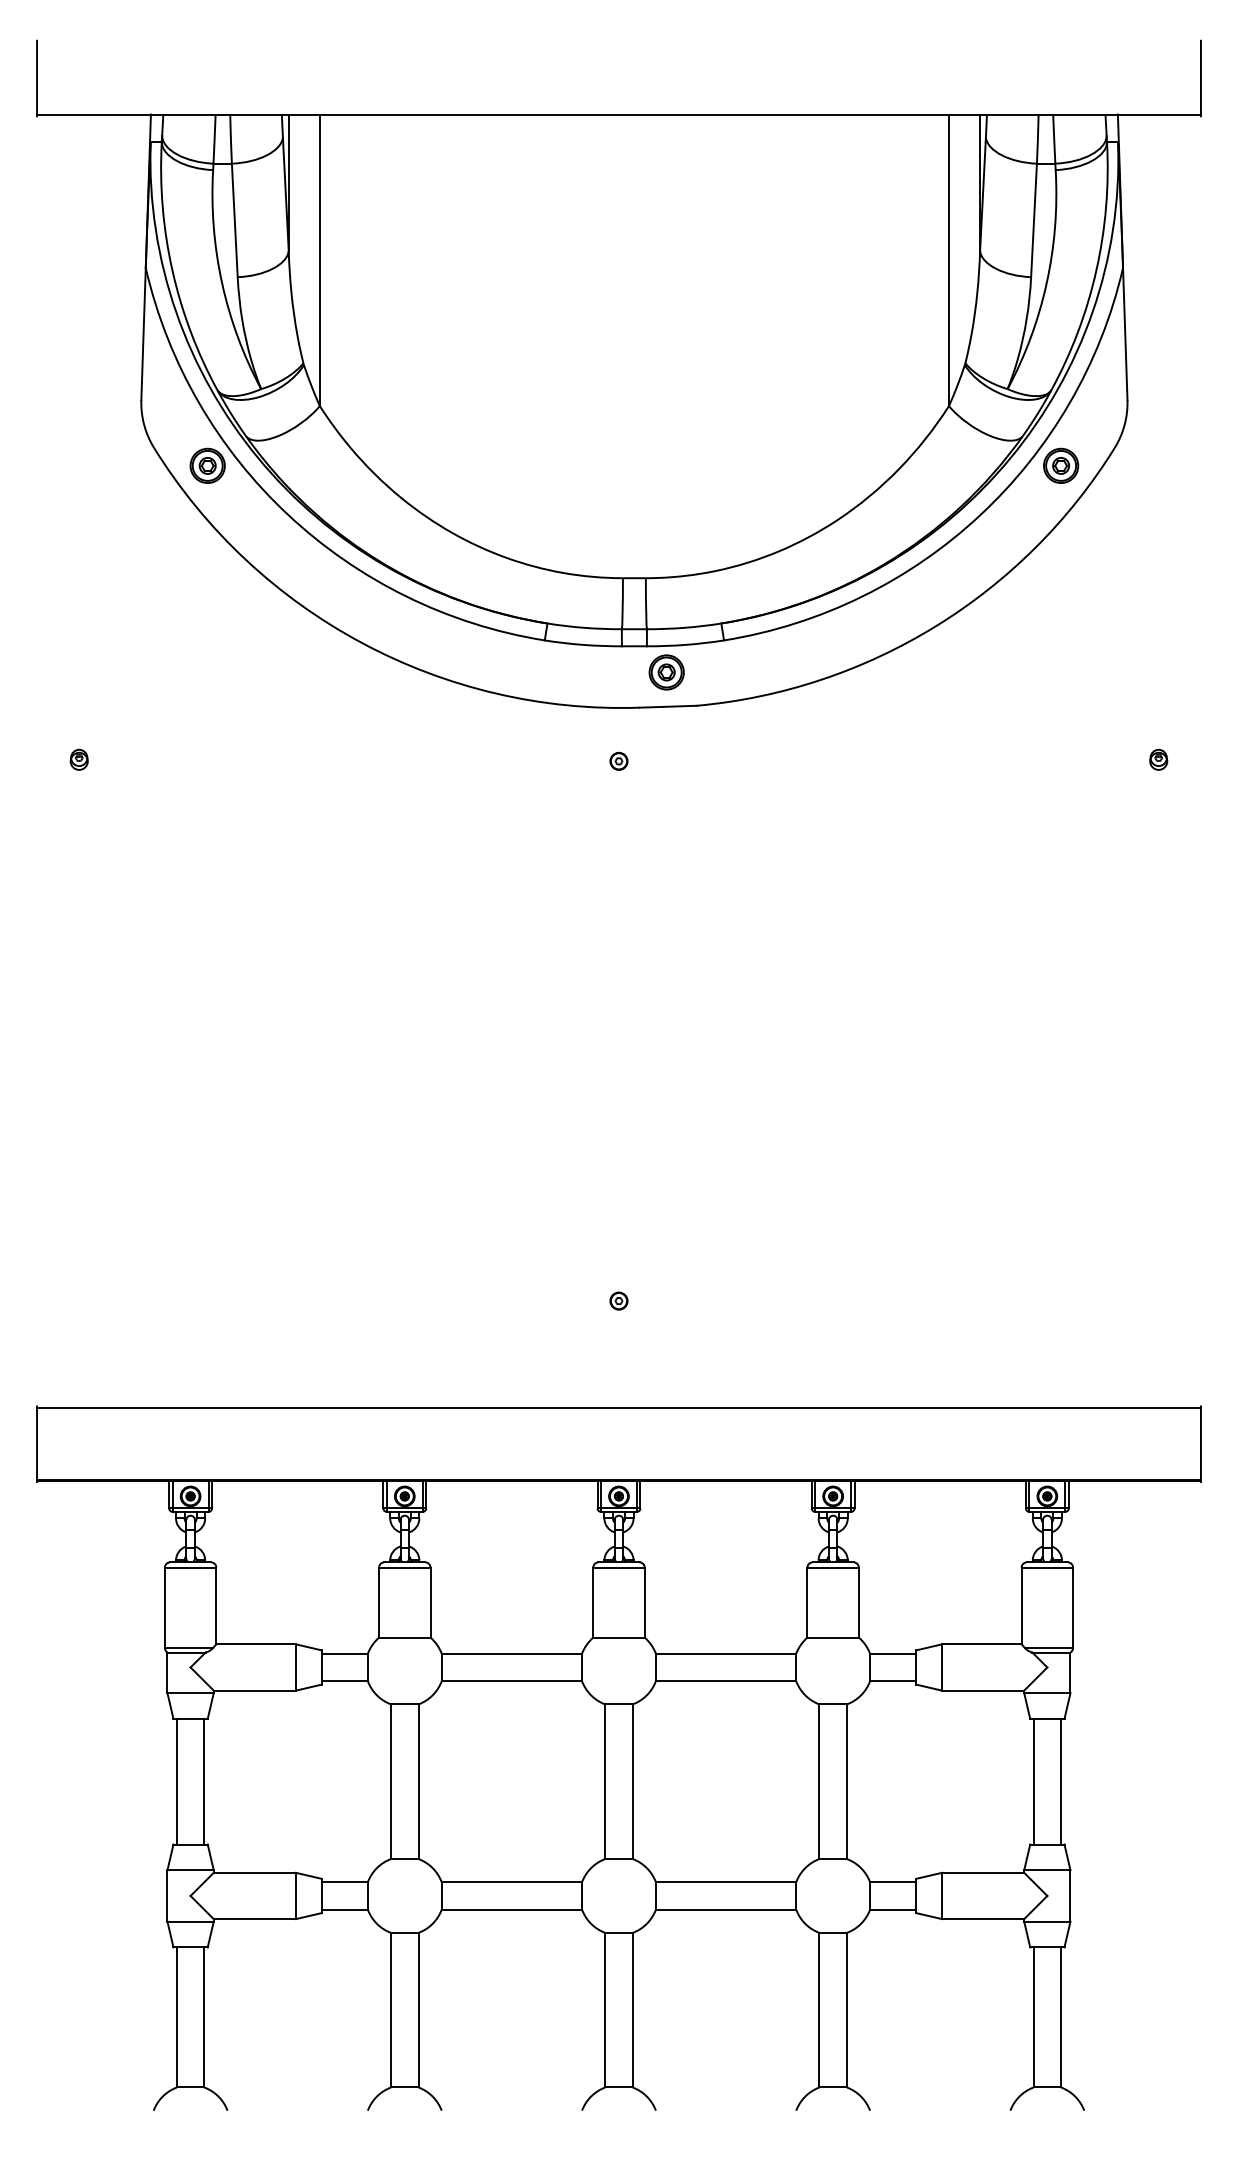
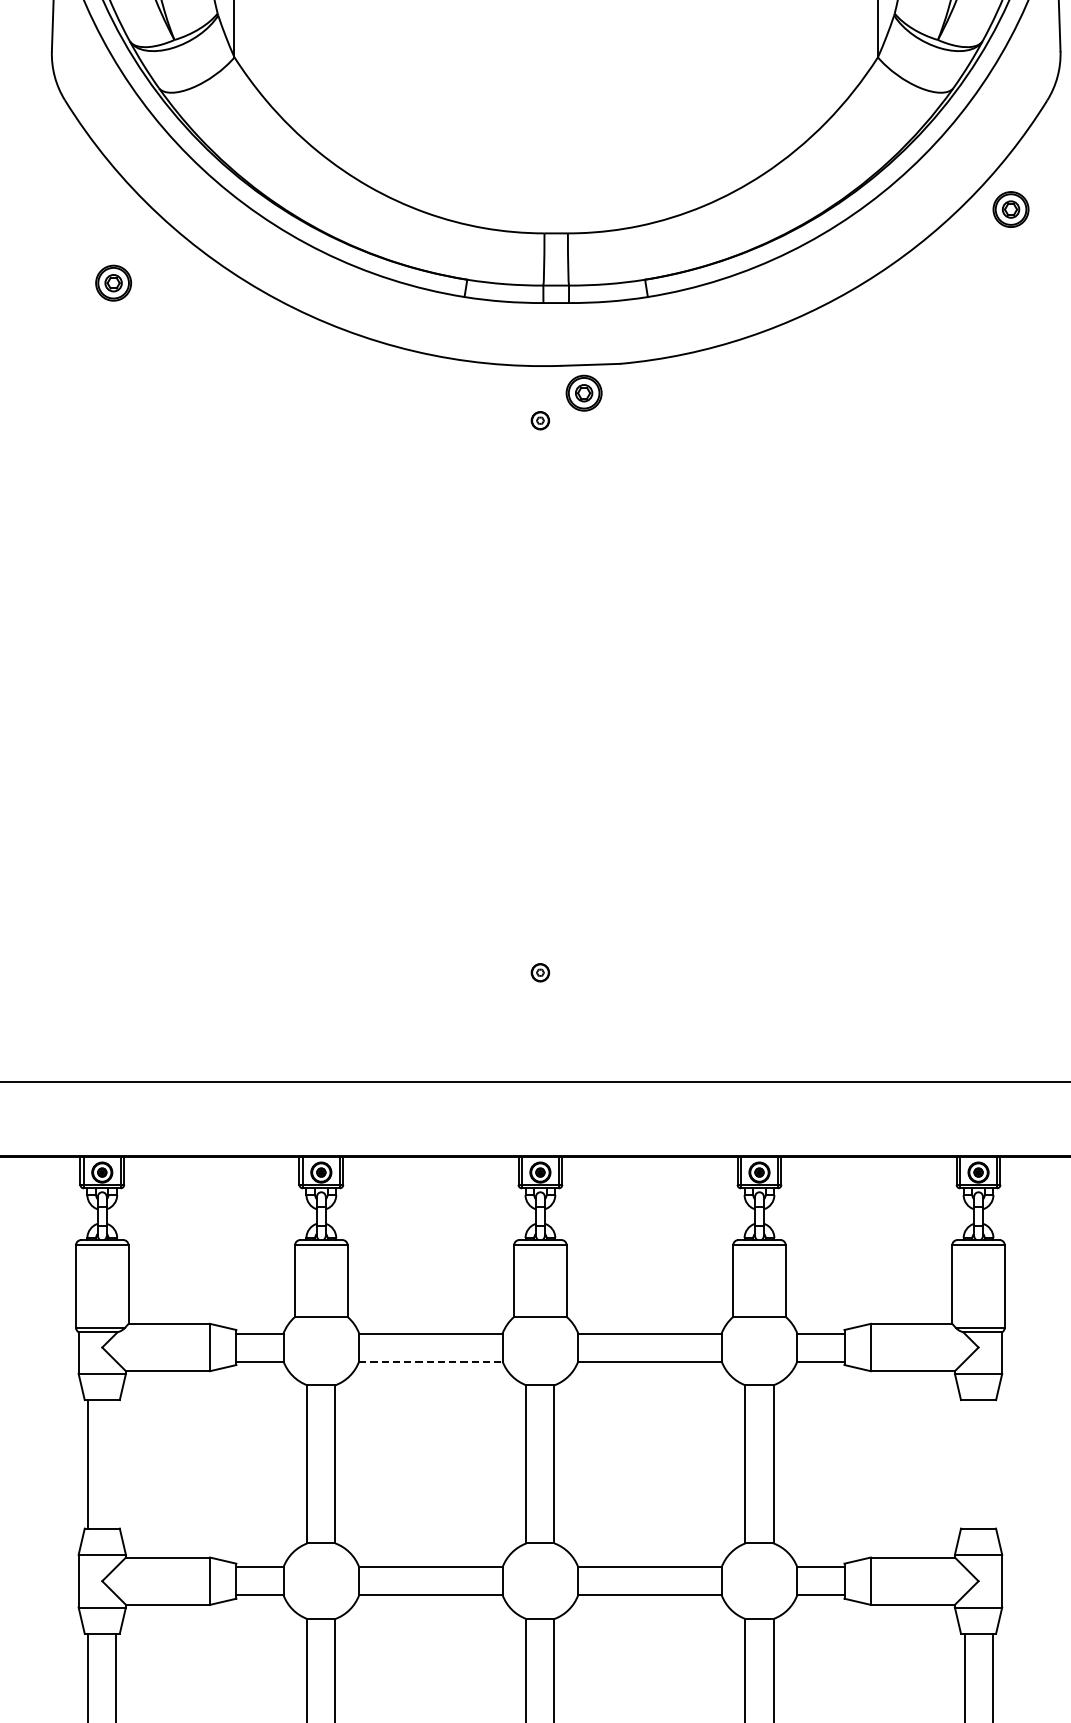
part: (207, 465) -> (113, 282), moved
part: (1061, 465) -> (1011, 209), moved
part: (666, 672) -> (583, 393), moved
line: (512, 1681) -> (431, 1361), solid -> dashed
line: (204, 1781) -> (116, 1464), removed
line: (1033, 1781) -> (964, 1464), removed
line: (1061, 1781) -> (993, 1464), removed

